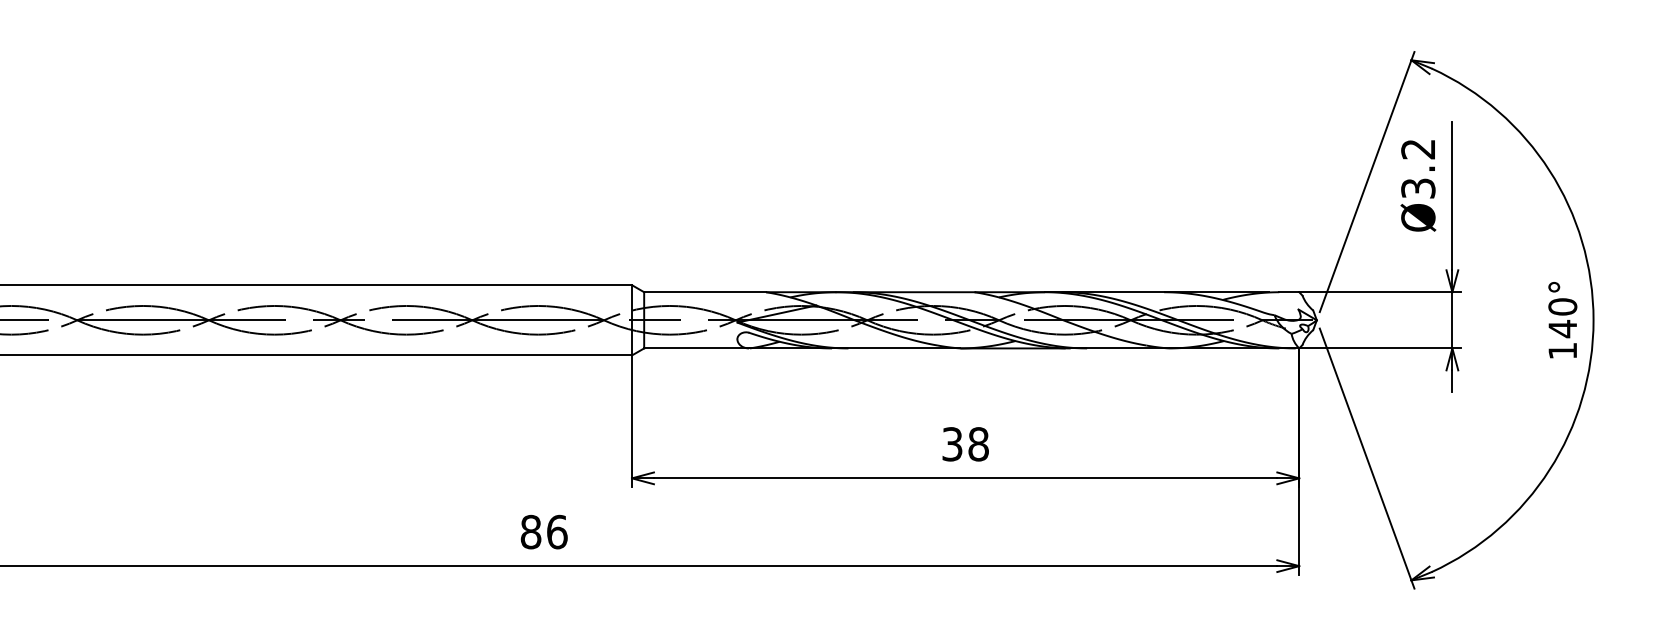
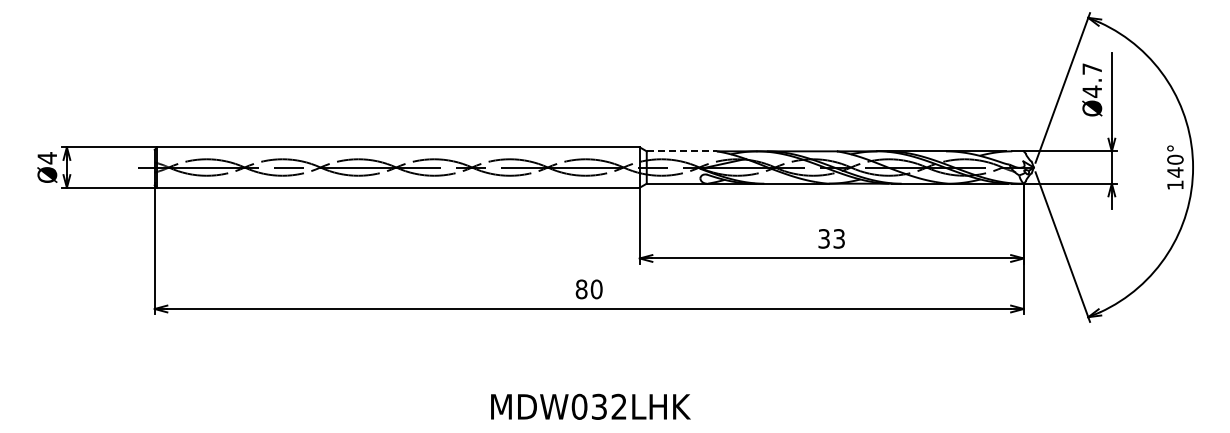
text: (1418, 169) -> (1092, 80), Ø3.2 -> Ø4.7
line: (706, 292) -> (682, 151), solid -> dashed
text: (979, 443) -> (839, 238), 38 -> 33
text: (556, 532) -> (596, 289), 86 -> 80

